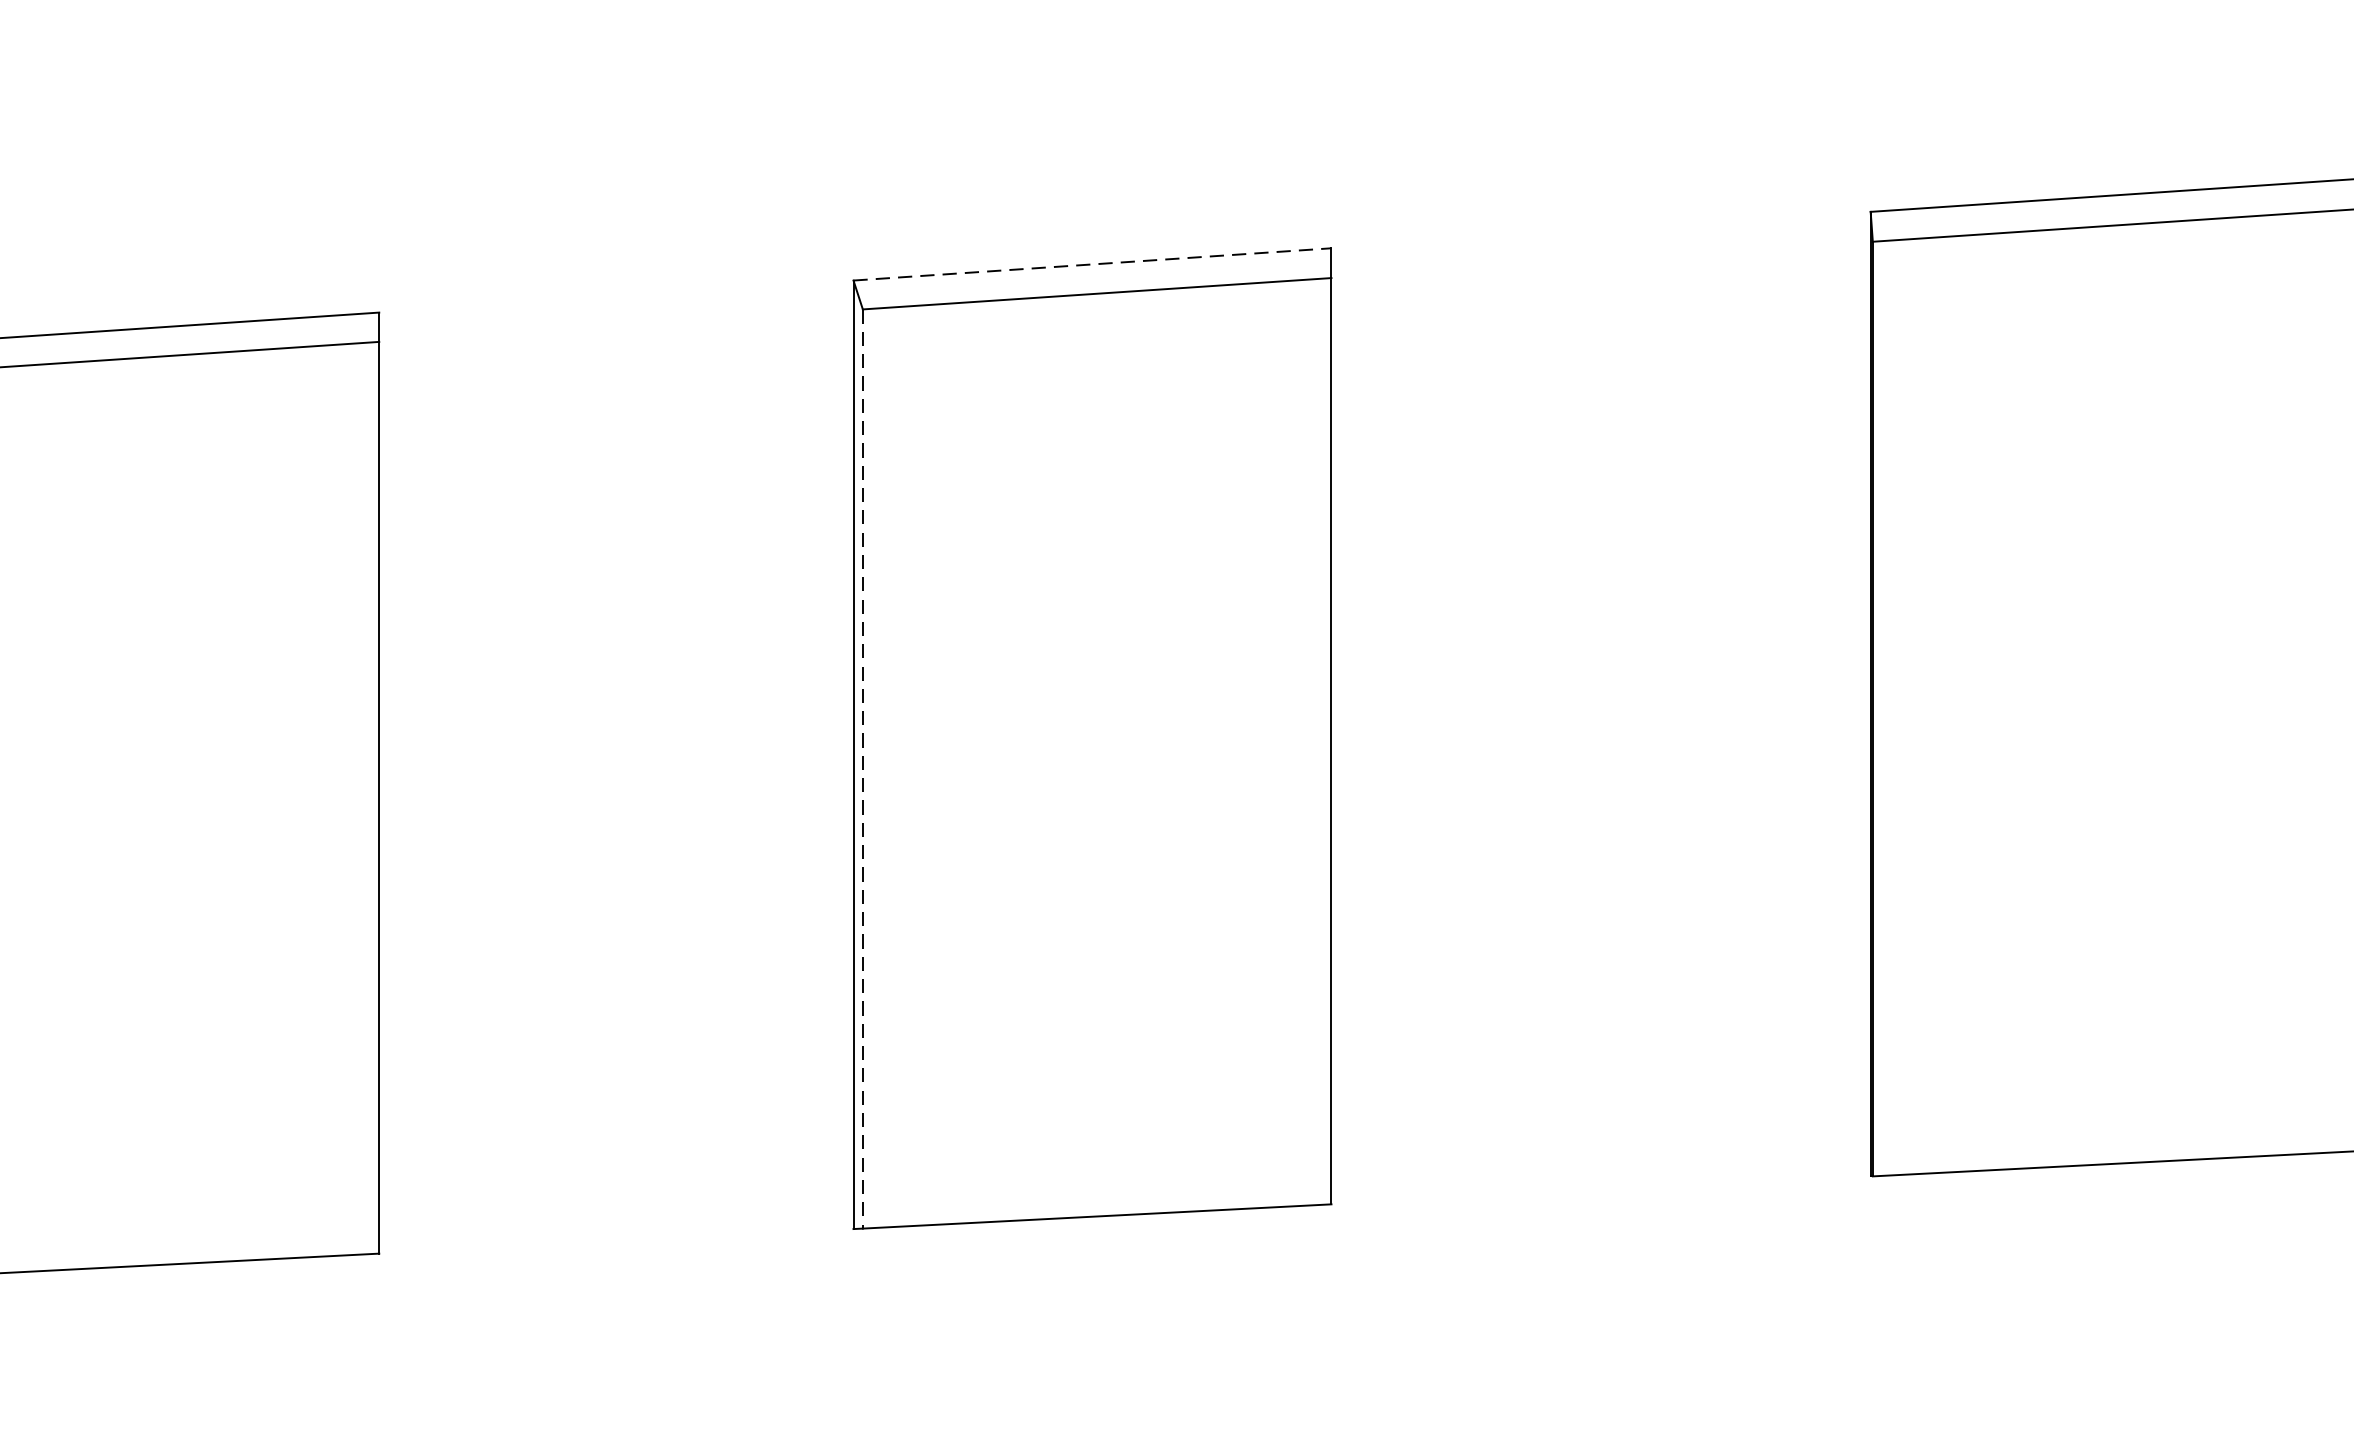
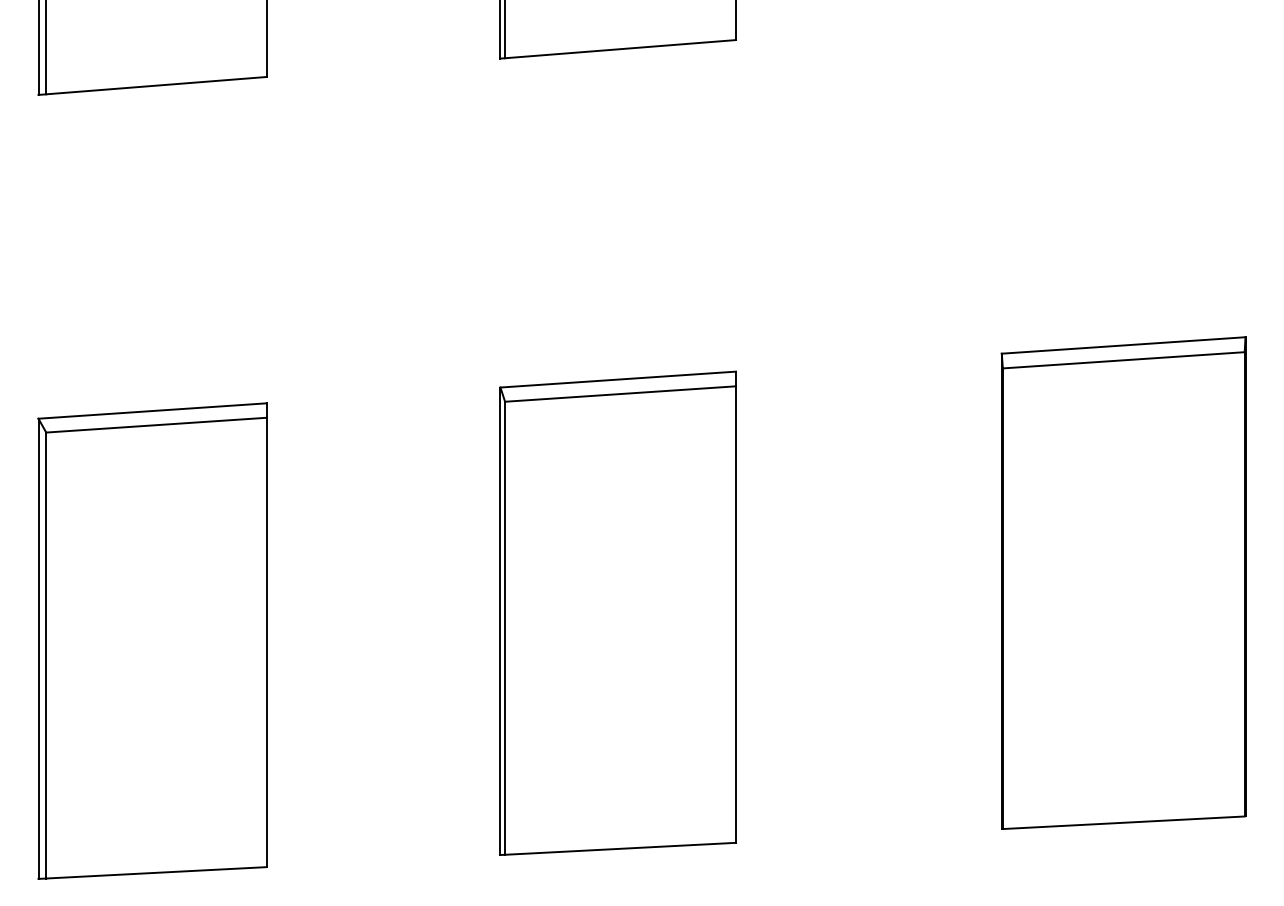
line: (1092, 264) -> (618, 379), dashed -> solid
line: (863, 769) -> (505, 628), dashed -> solid

